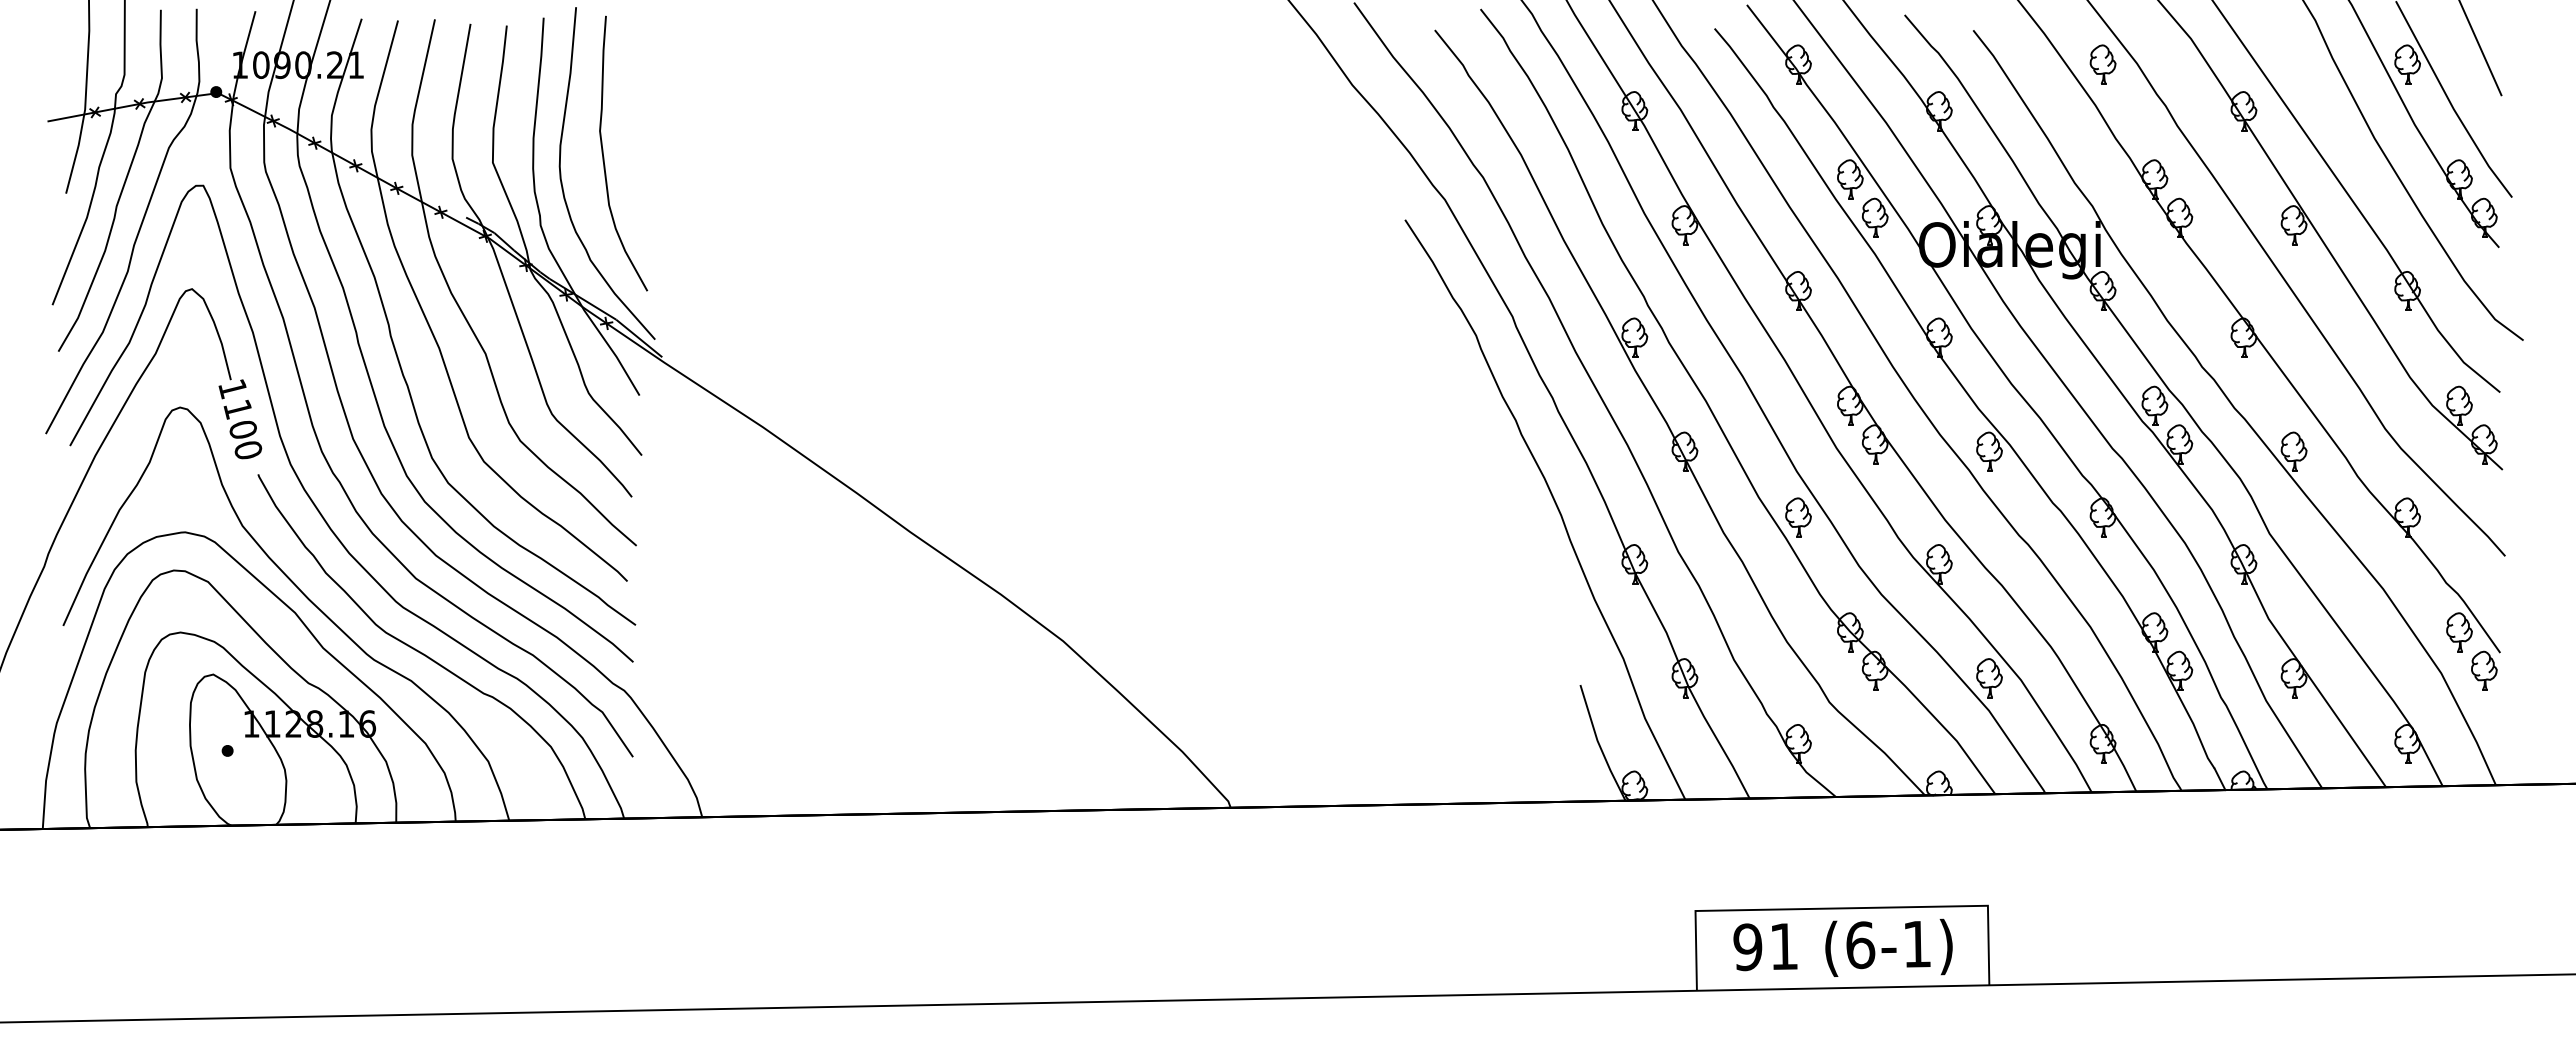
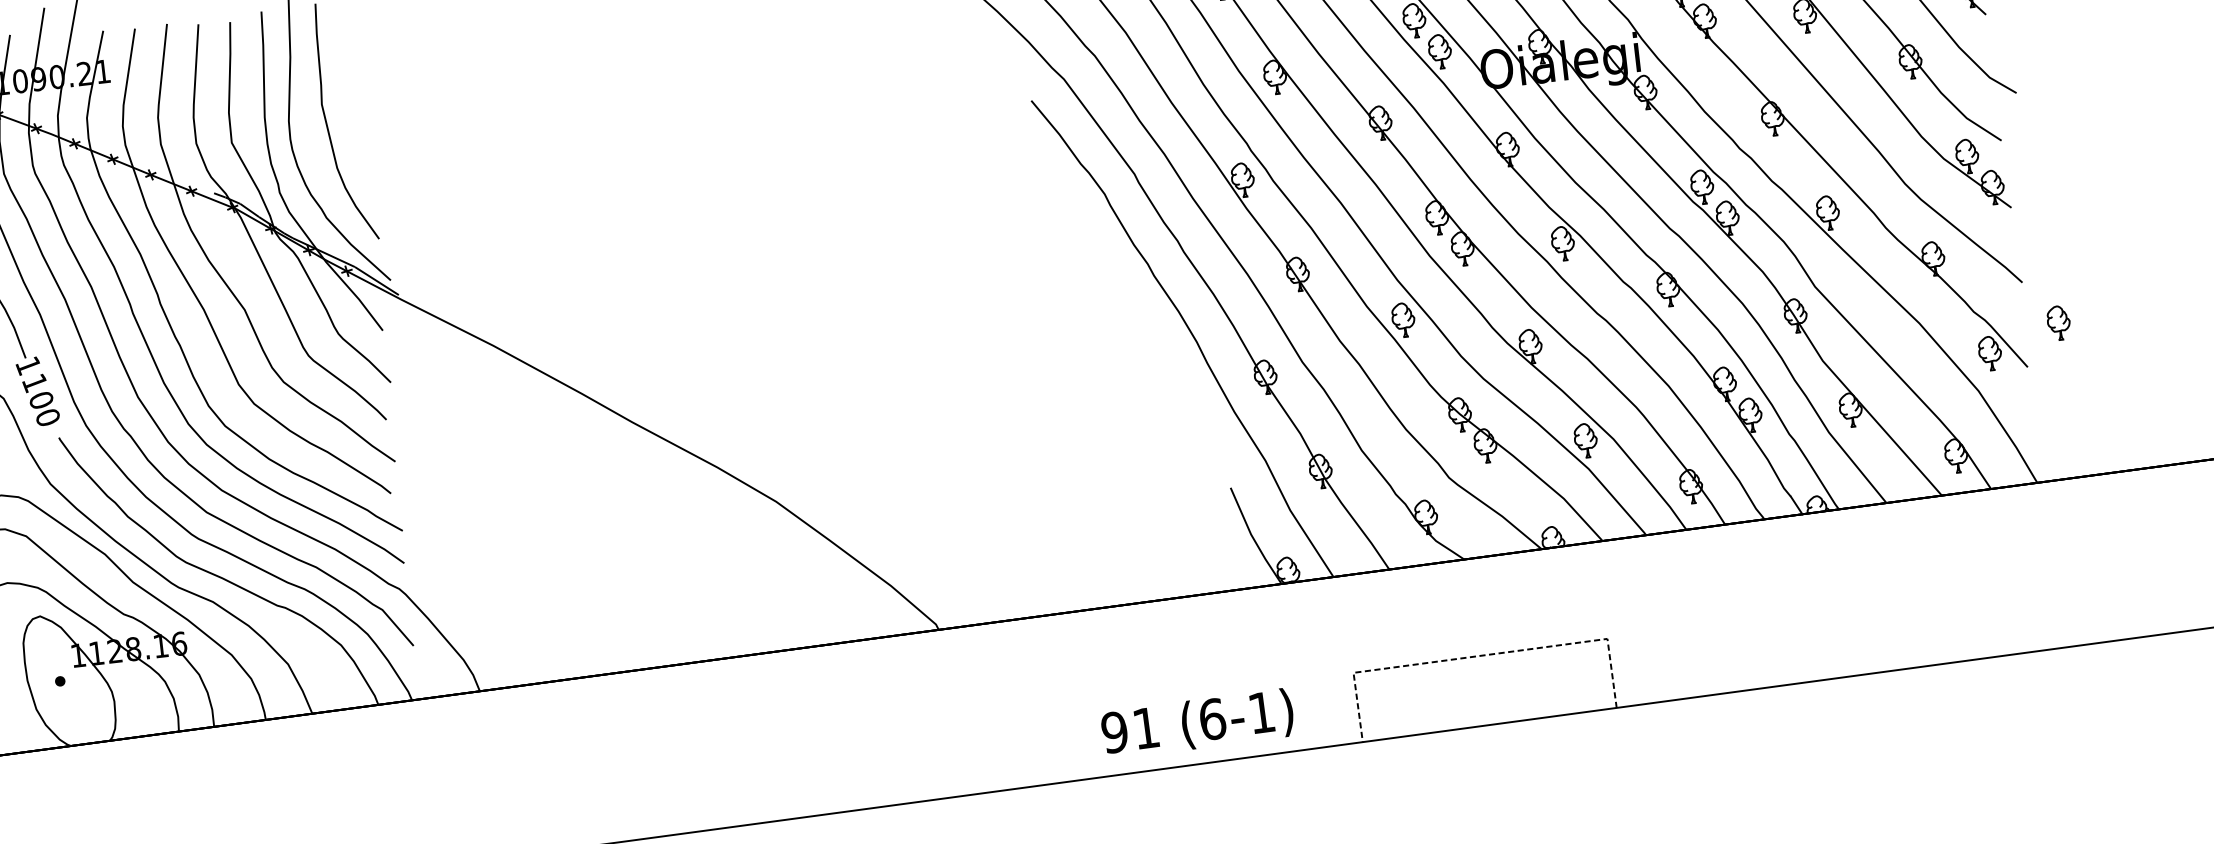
part: (2484, 670) -> (2058, 322), moved
line: (1841, 908) -> (1480, 655), solid -> dashed
text: (1842, 947) -> (1197, 723), moved

